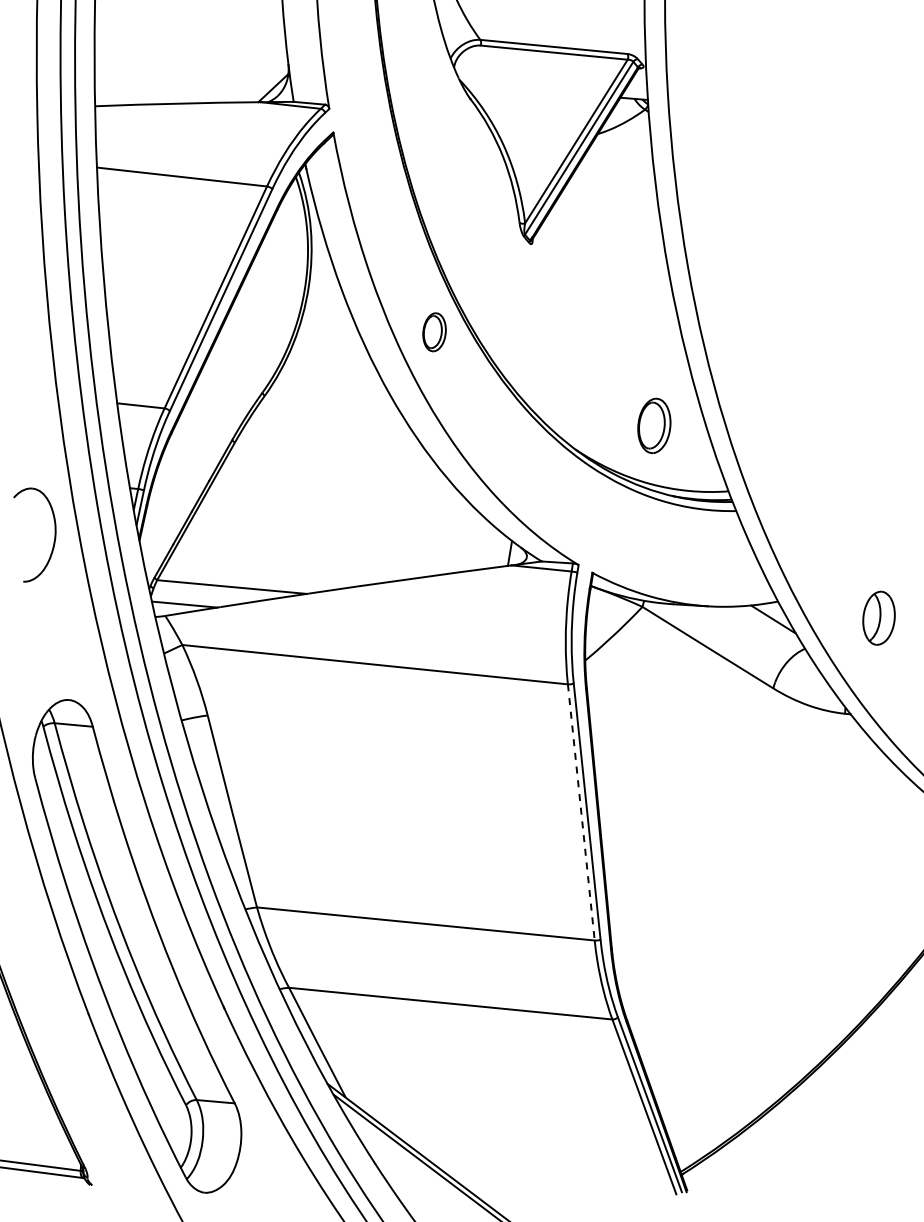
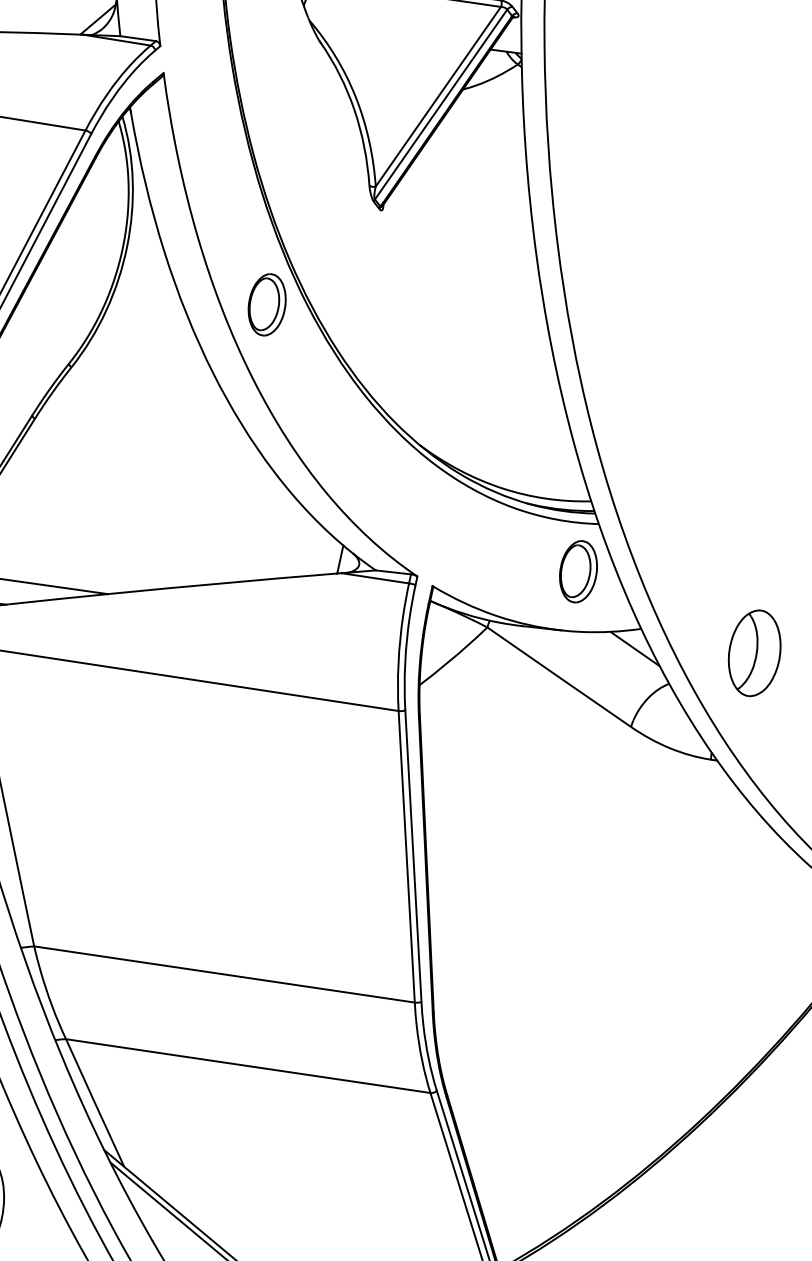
part: (434, 332) -> (267, 305), size x1.43
part: (654, 425) -> (578, 571), moved
part: (878, 618) -> (754, 653), size x1.43
line: (581, 812) -> (406, 856), dashed -> solid

